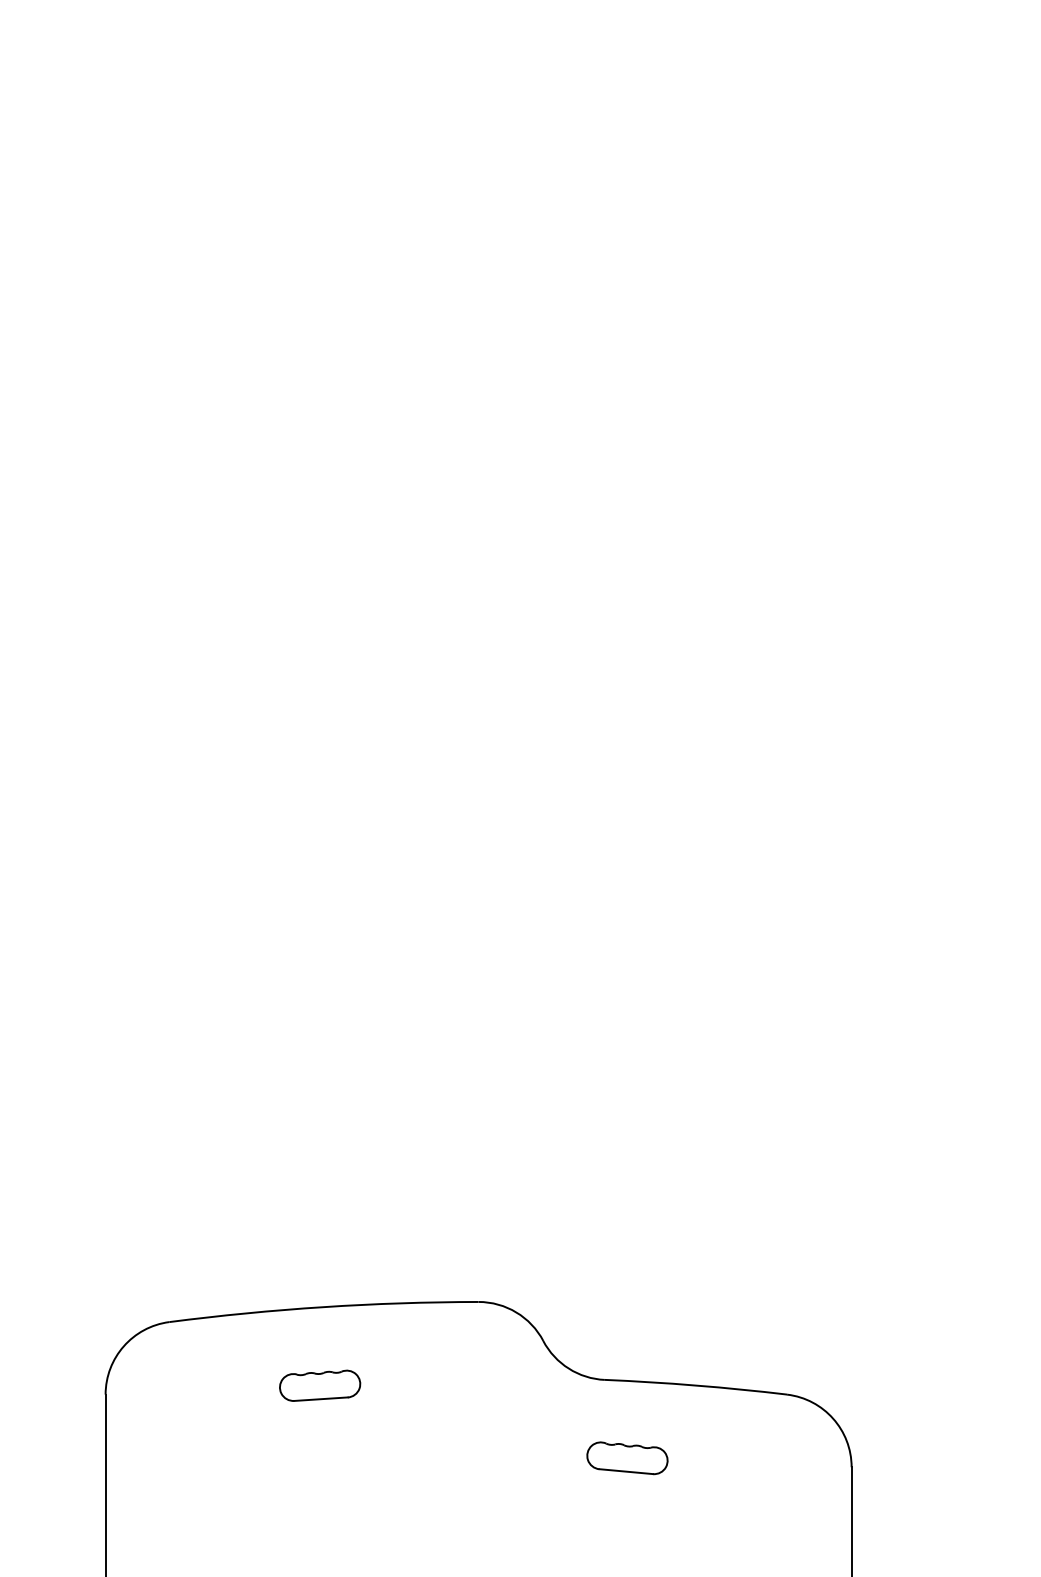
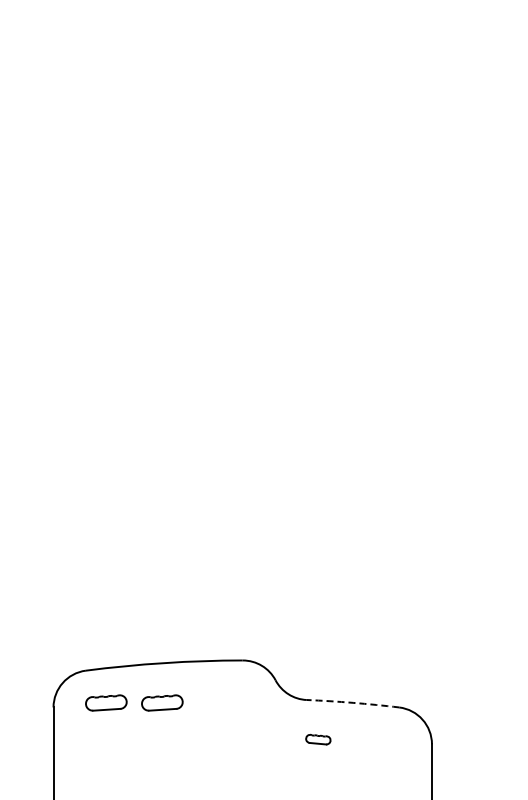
part: (210, 1384) -> (106, 702), added
arc: (696, 1384) -> (353, 702), solid -> dashed
part: (627, 1457) -> (318, 739), size x0.6

